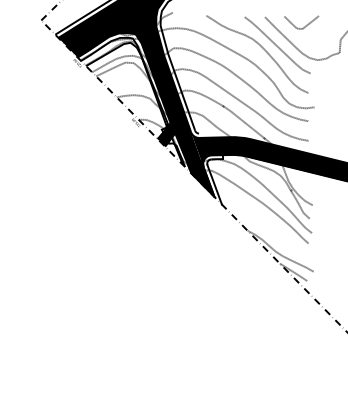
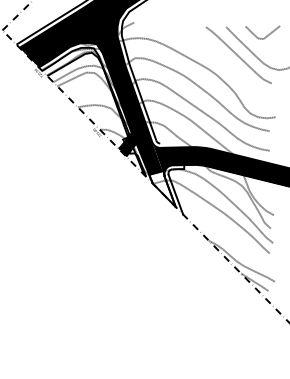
curve: (262, 48) -> (223, 58), removed
fill: (201, 178) -> (162, 188), removed

